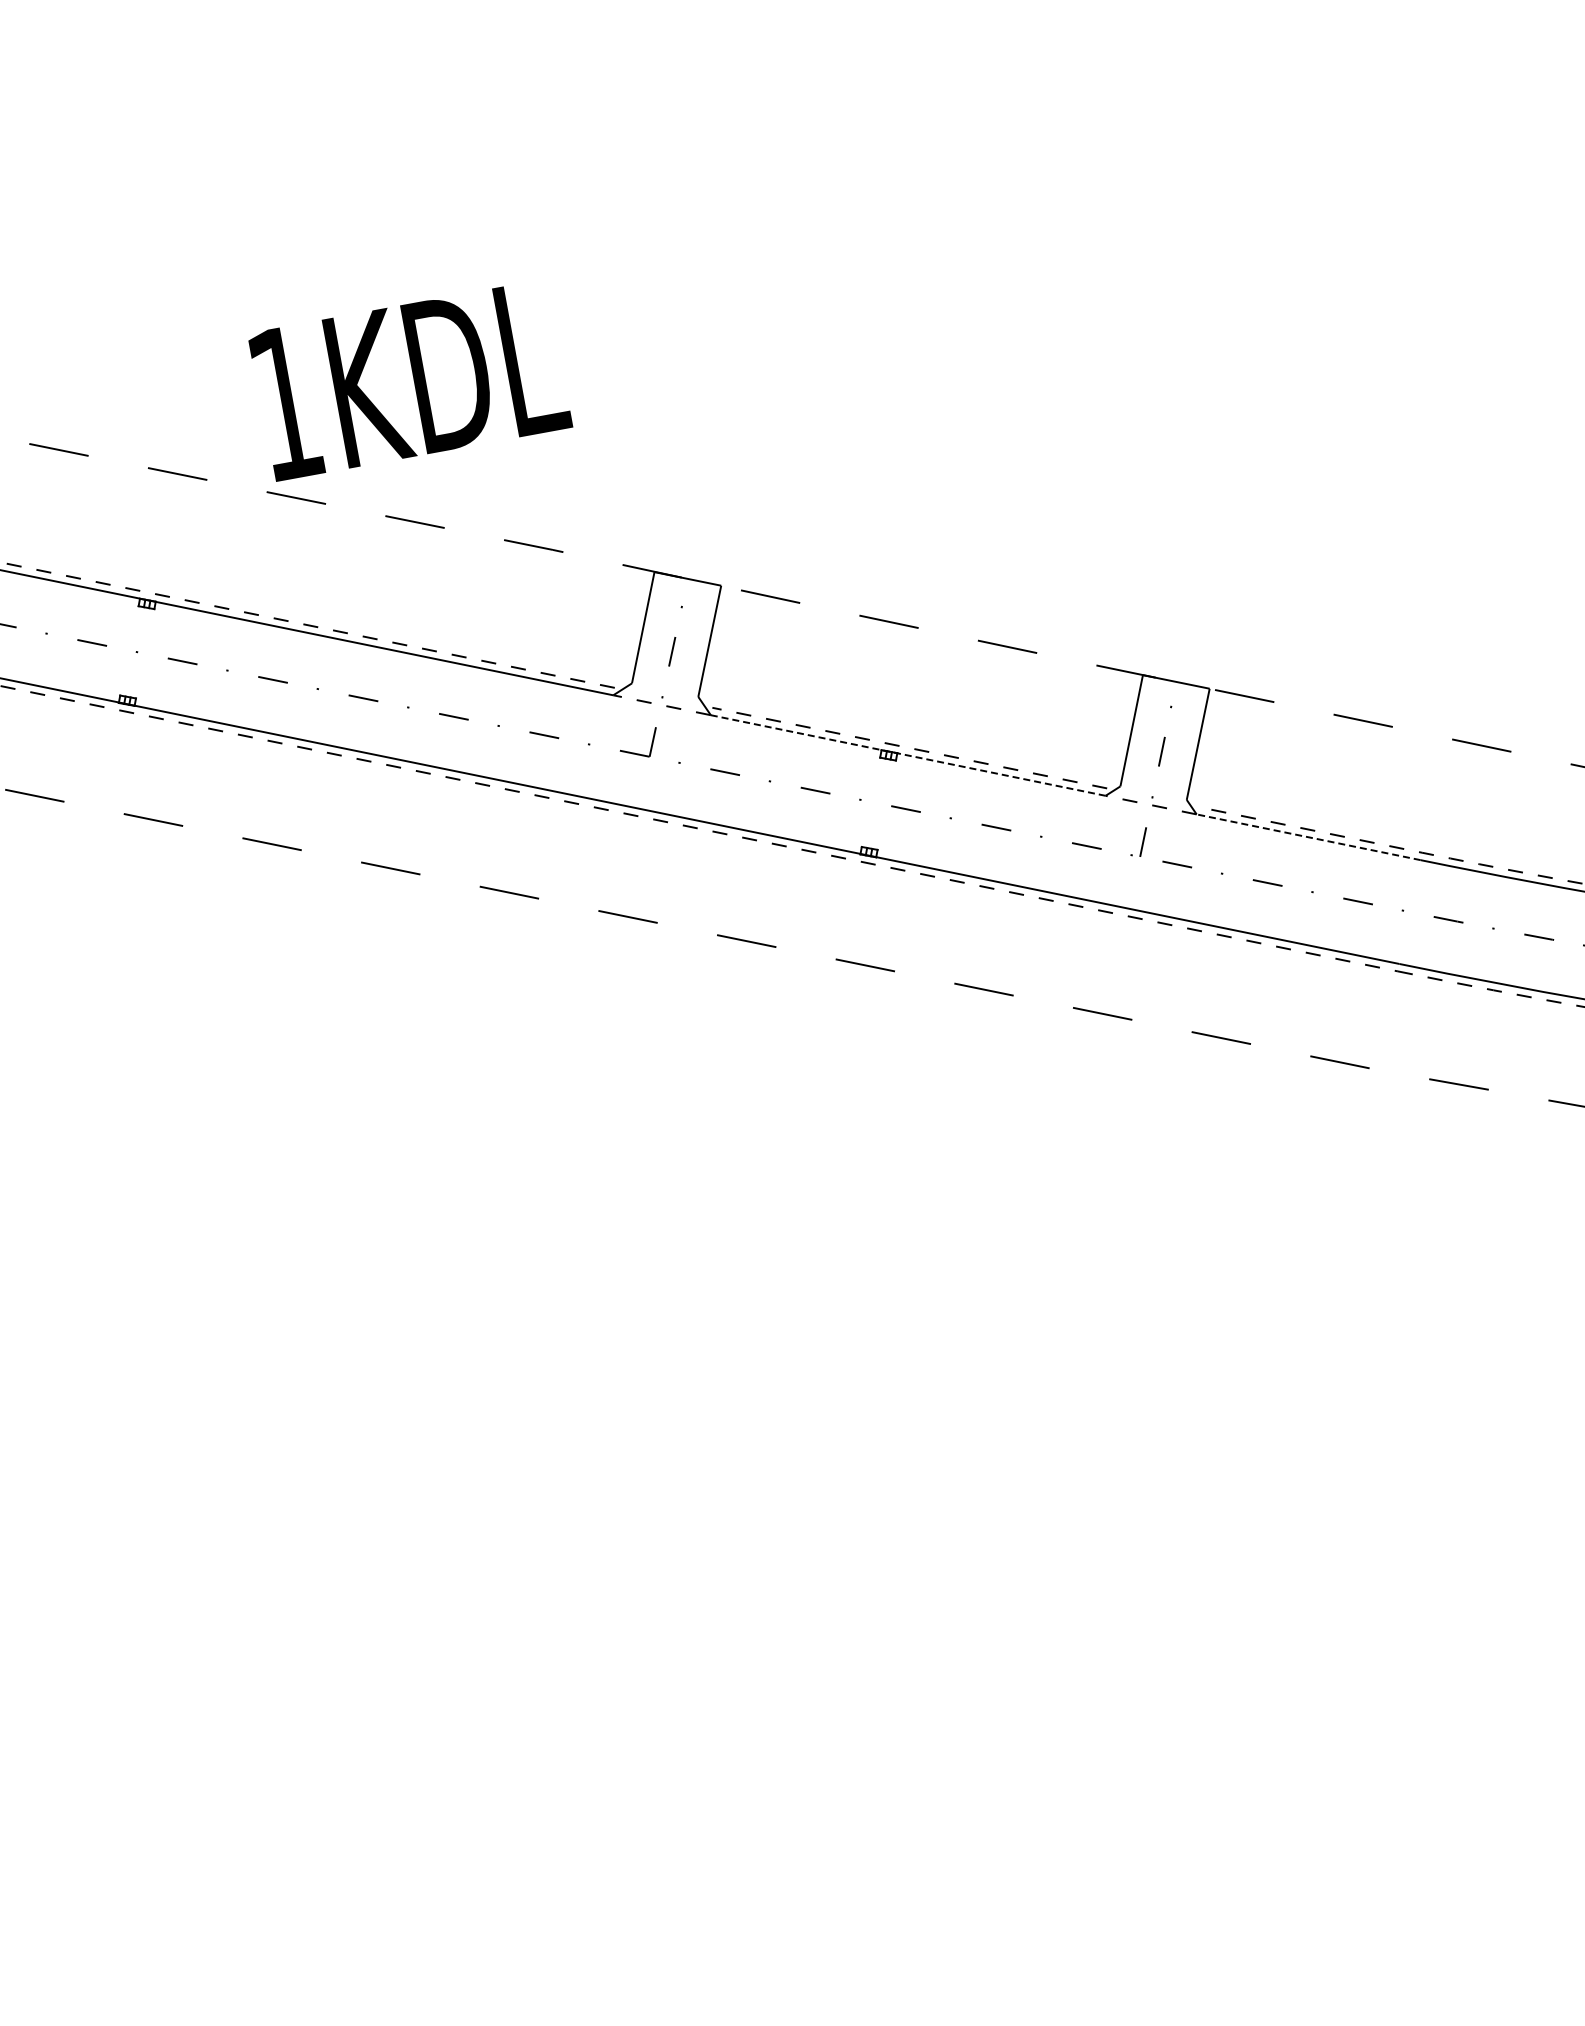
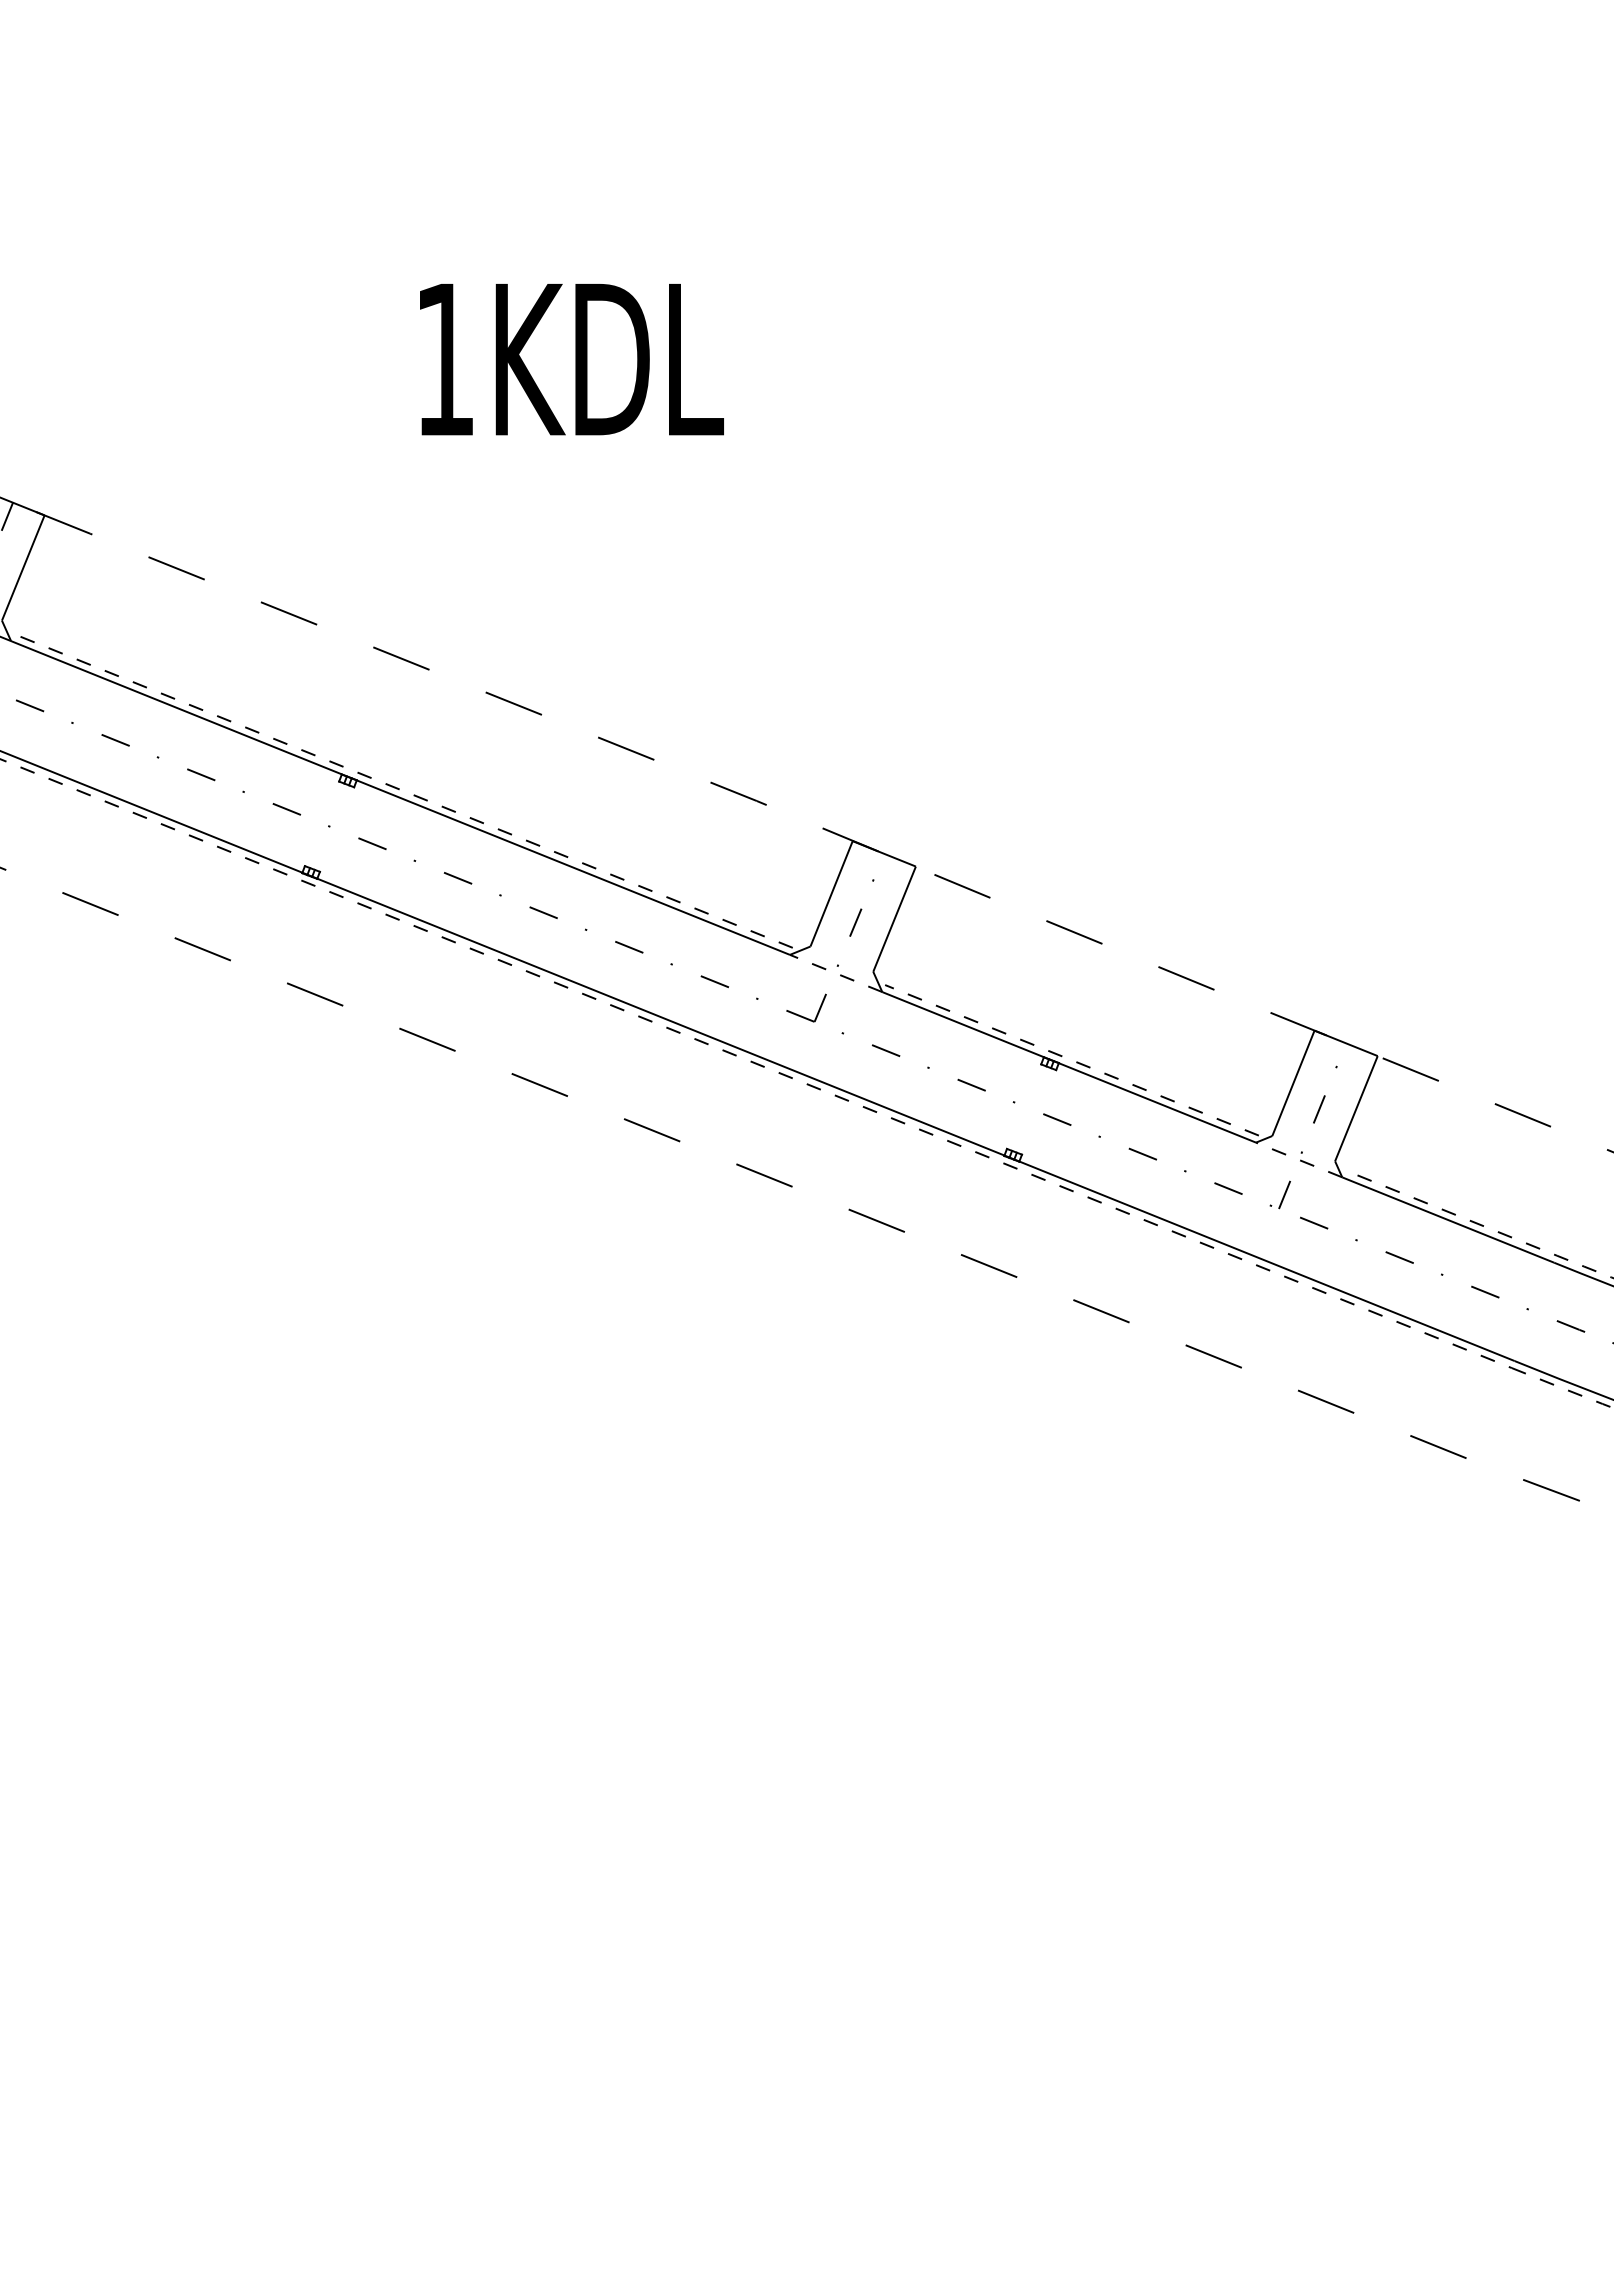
text: (409, 380) -> (571, 359), moved
line: (907, 755) -> (1068, 1067), dashed -> solid
line: (1307, 836) -> (1447, 1219), dashed -> solid

